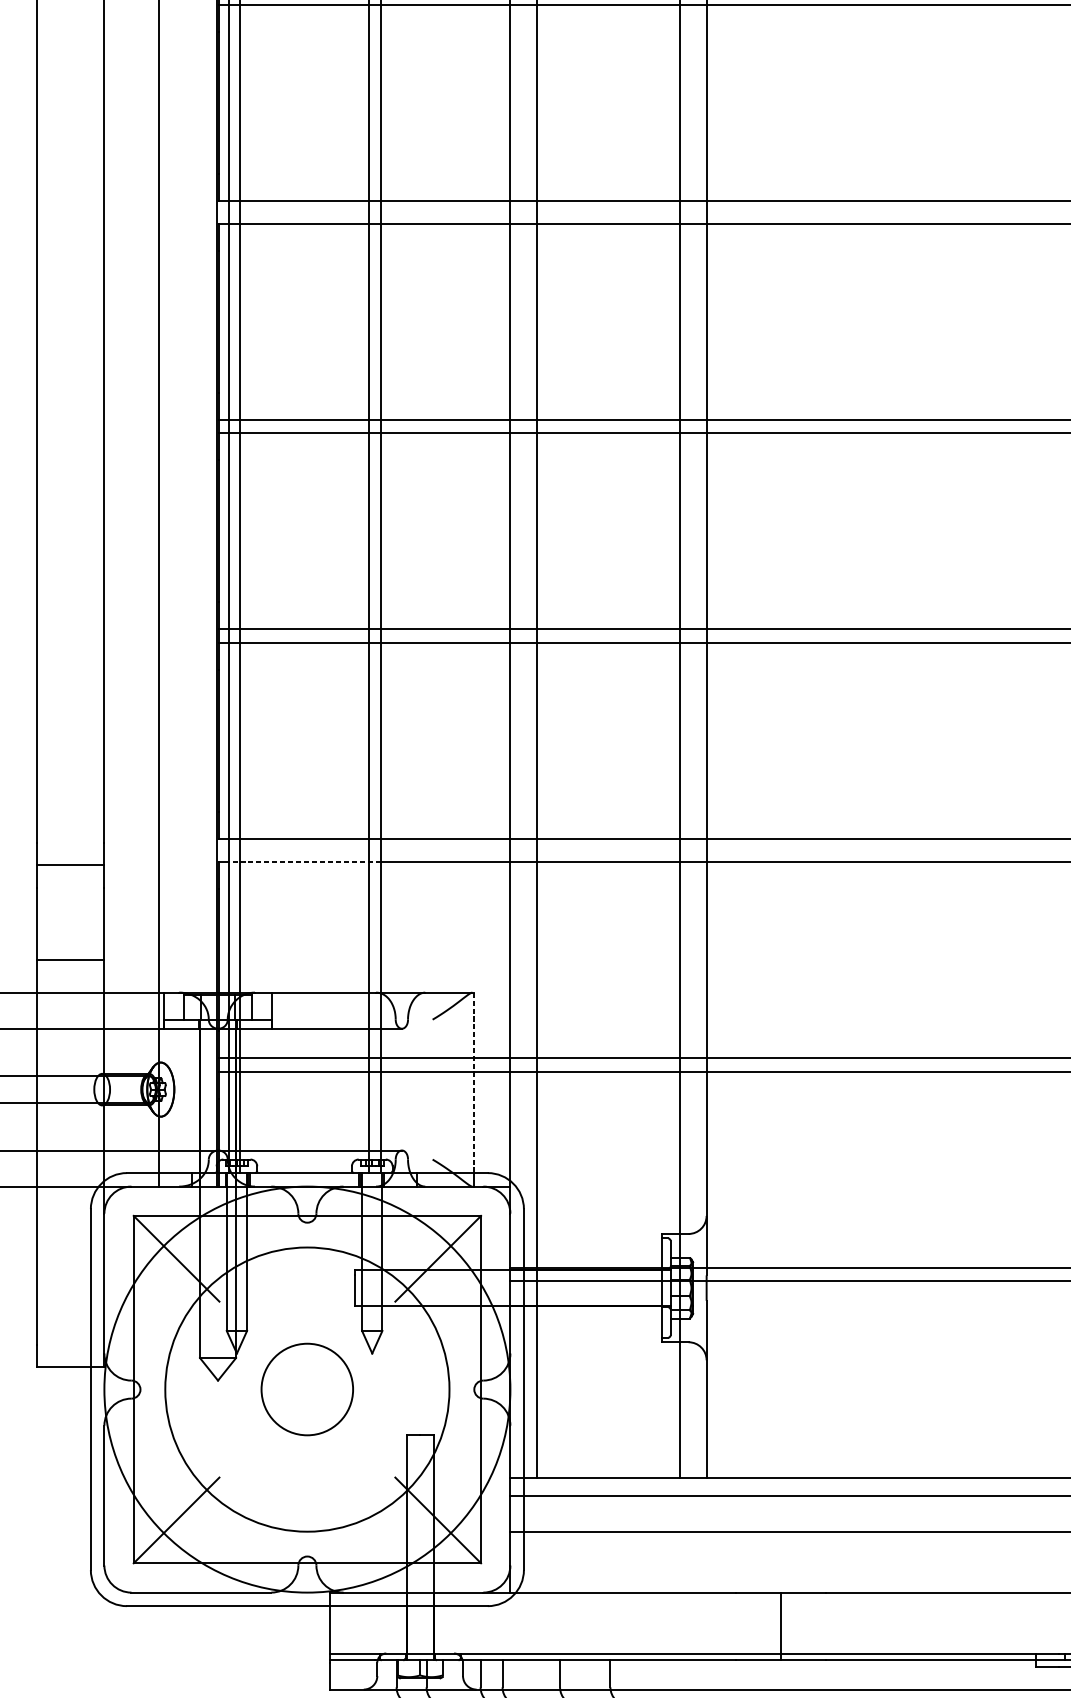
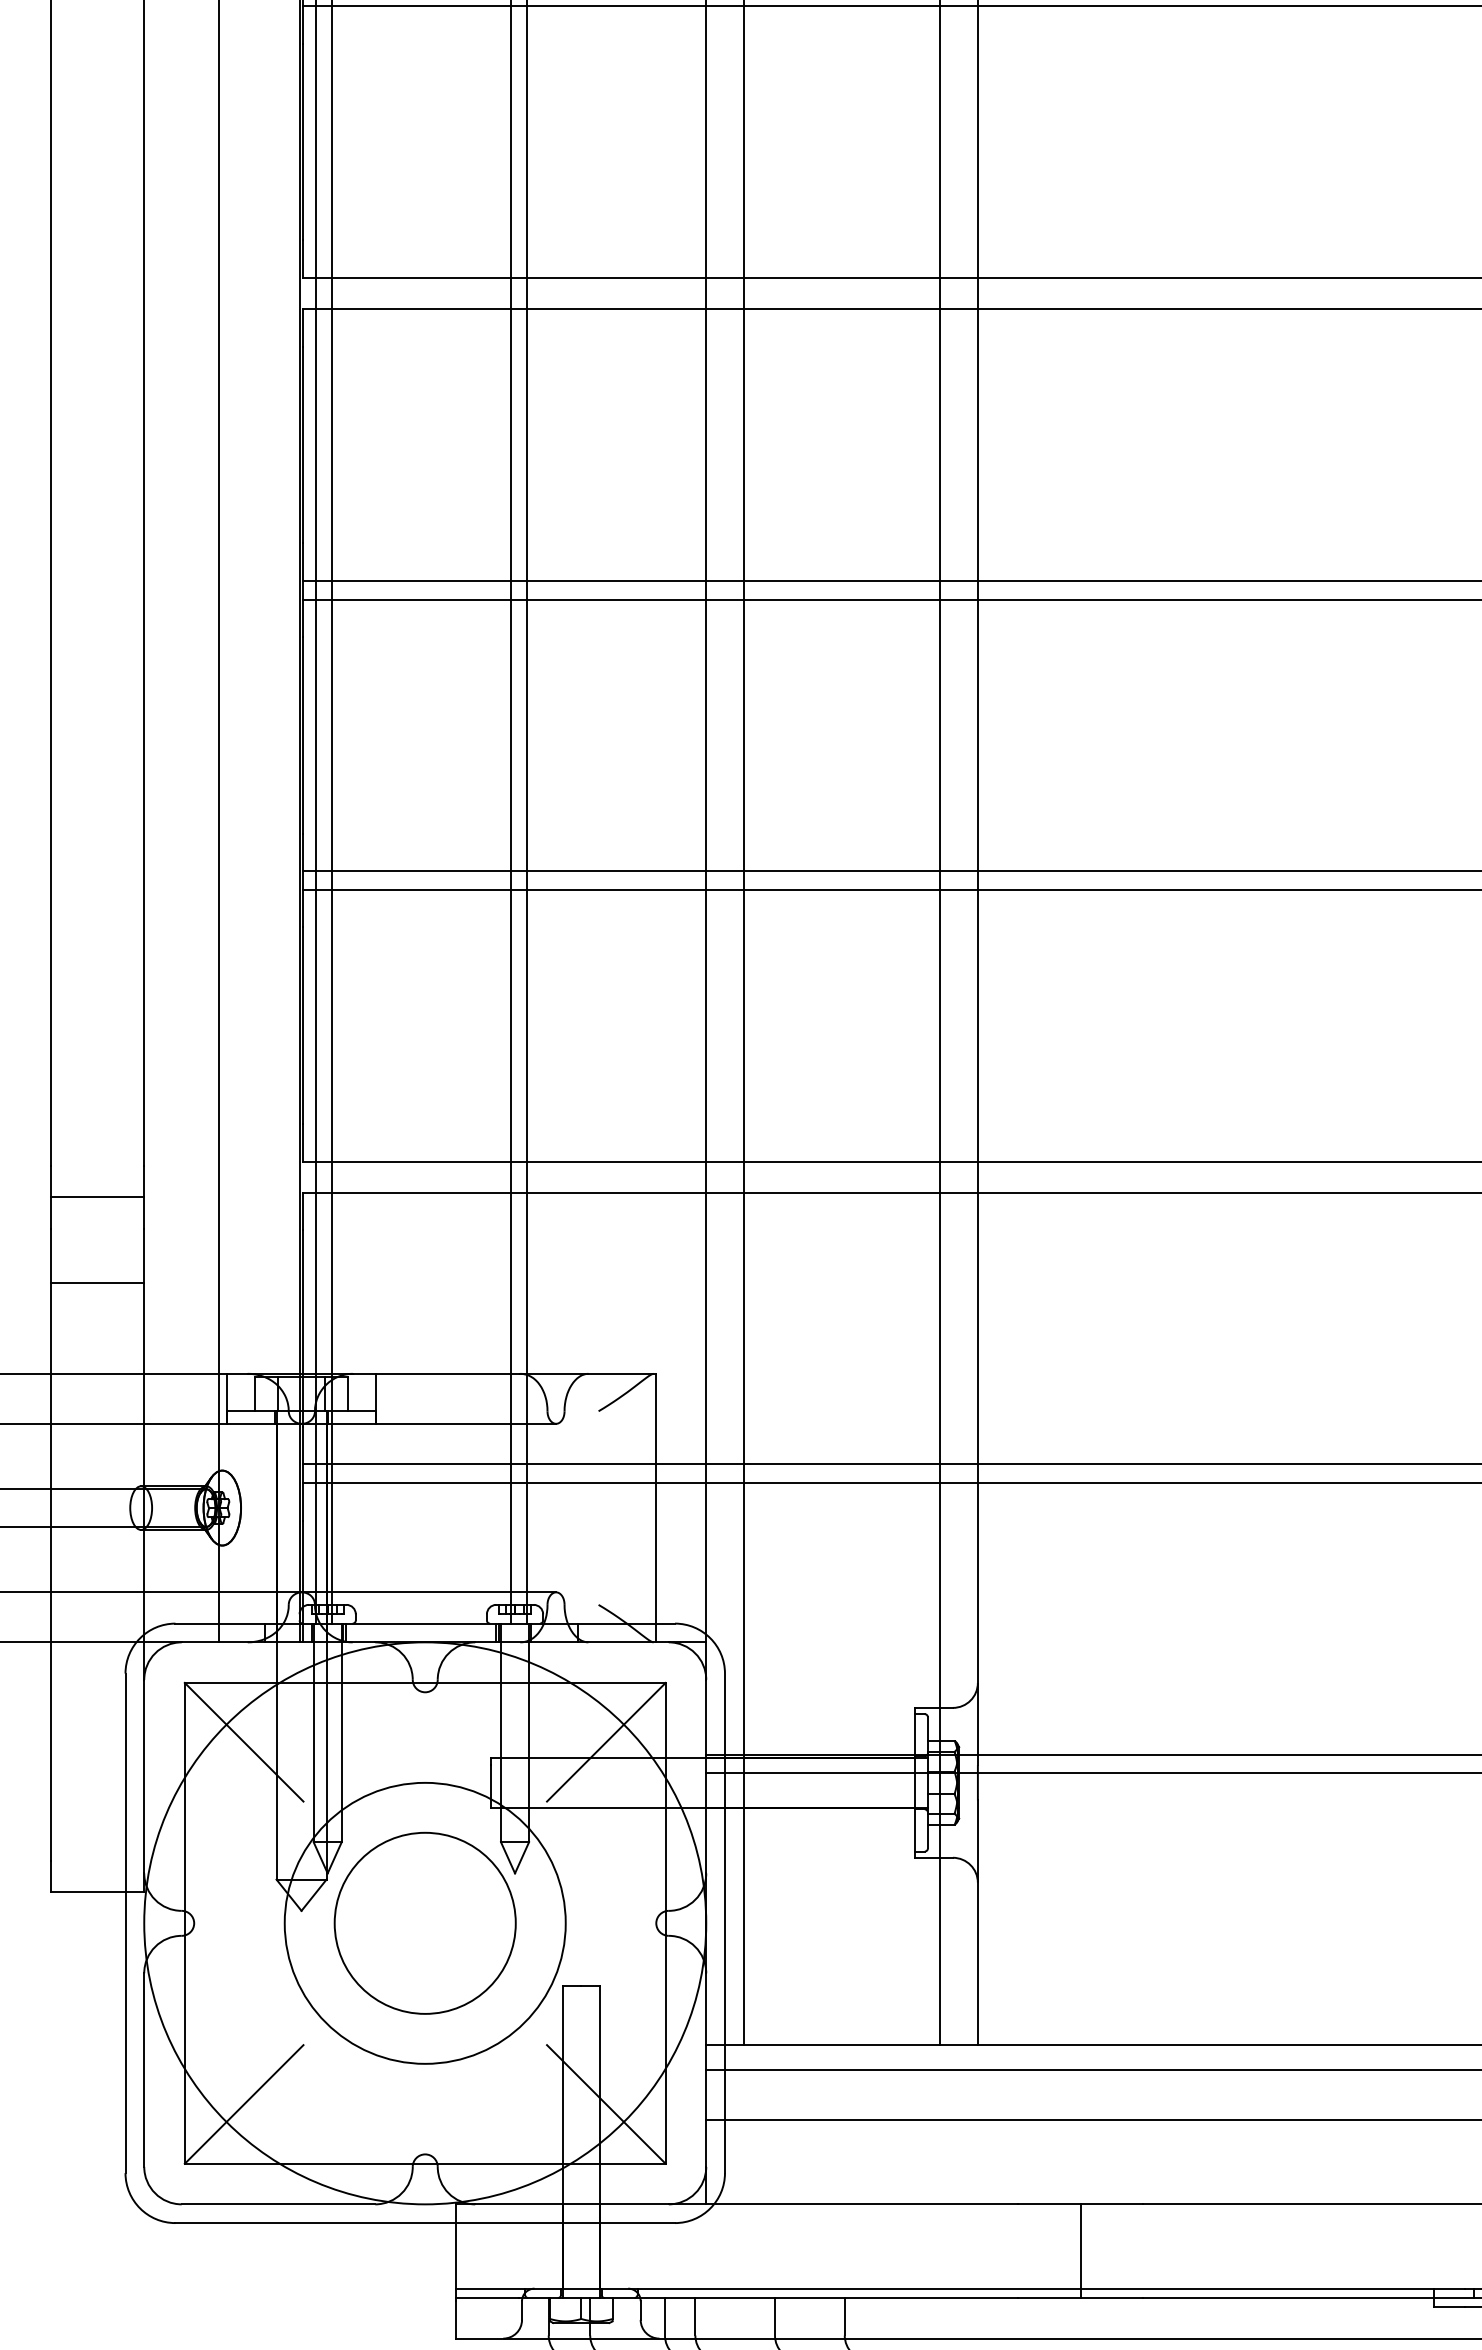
line: (303, 861) -> (420, 1192), dashed -> solid
line: (70, 960) -> (97, 1283), moved
line: (473, 1082) -> (655, 1498), dashed -> solid
circle: (306, 1388) -> (424, 1922), size x0.71
circle: (306, 1388) -> (424, 1922), size x1.43

